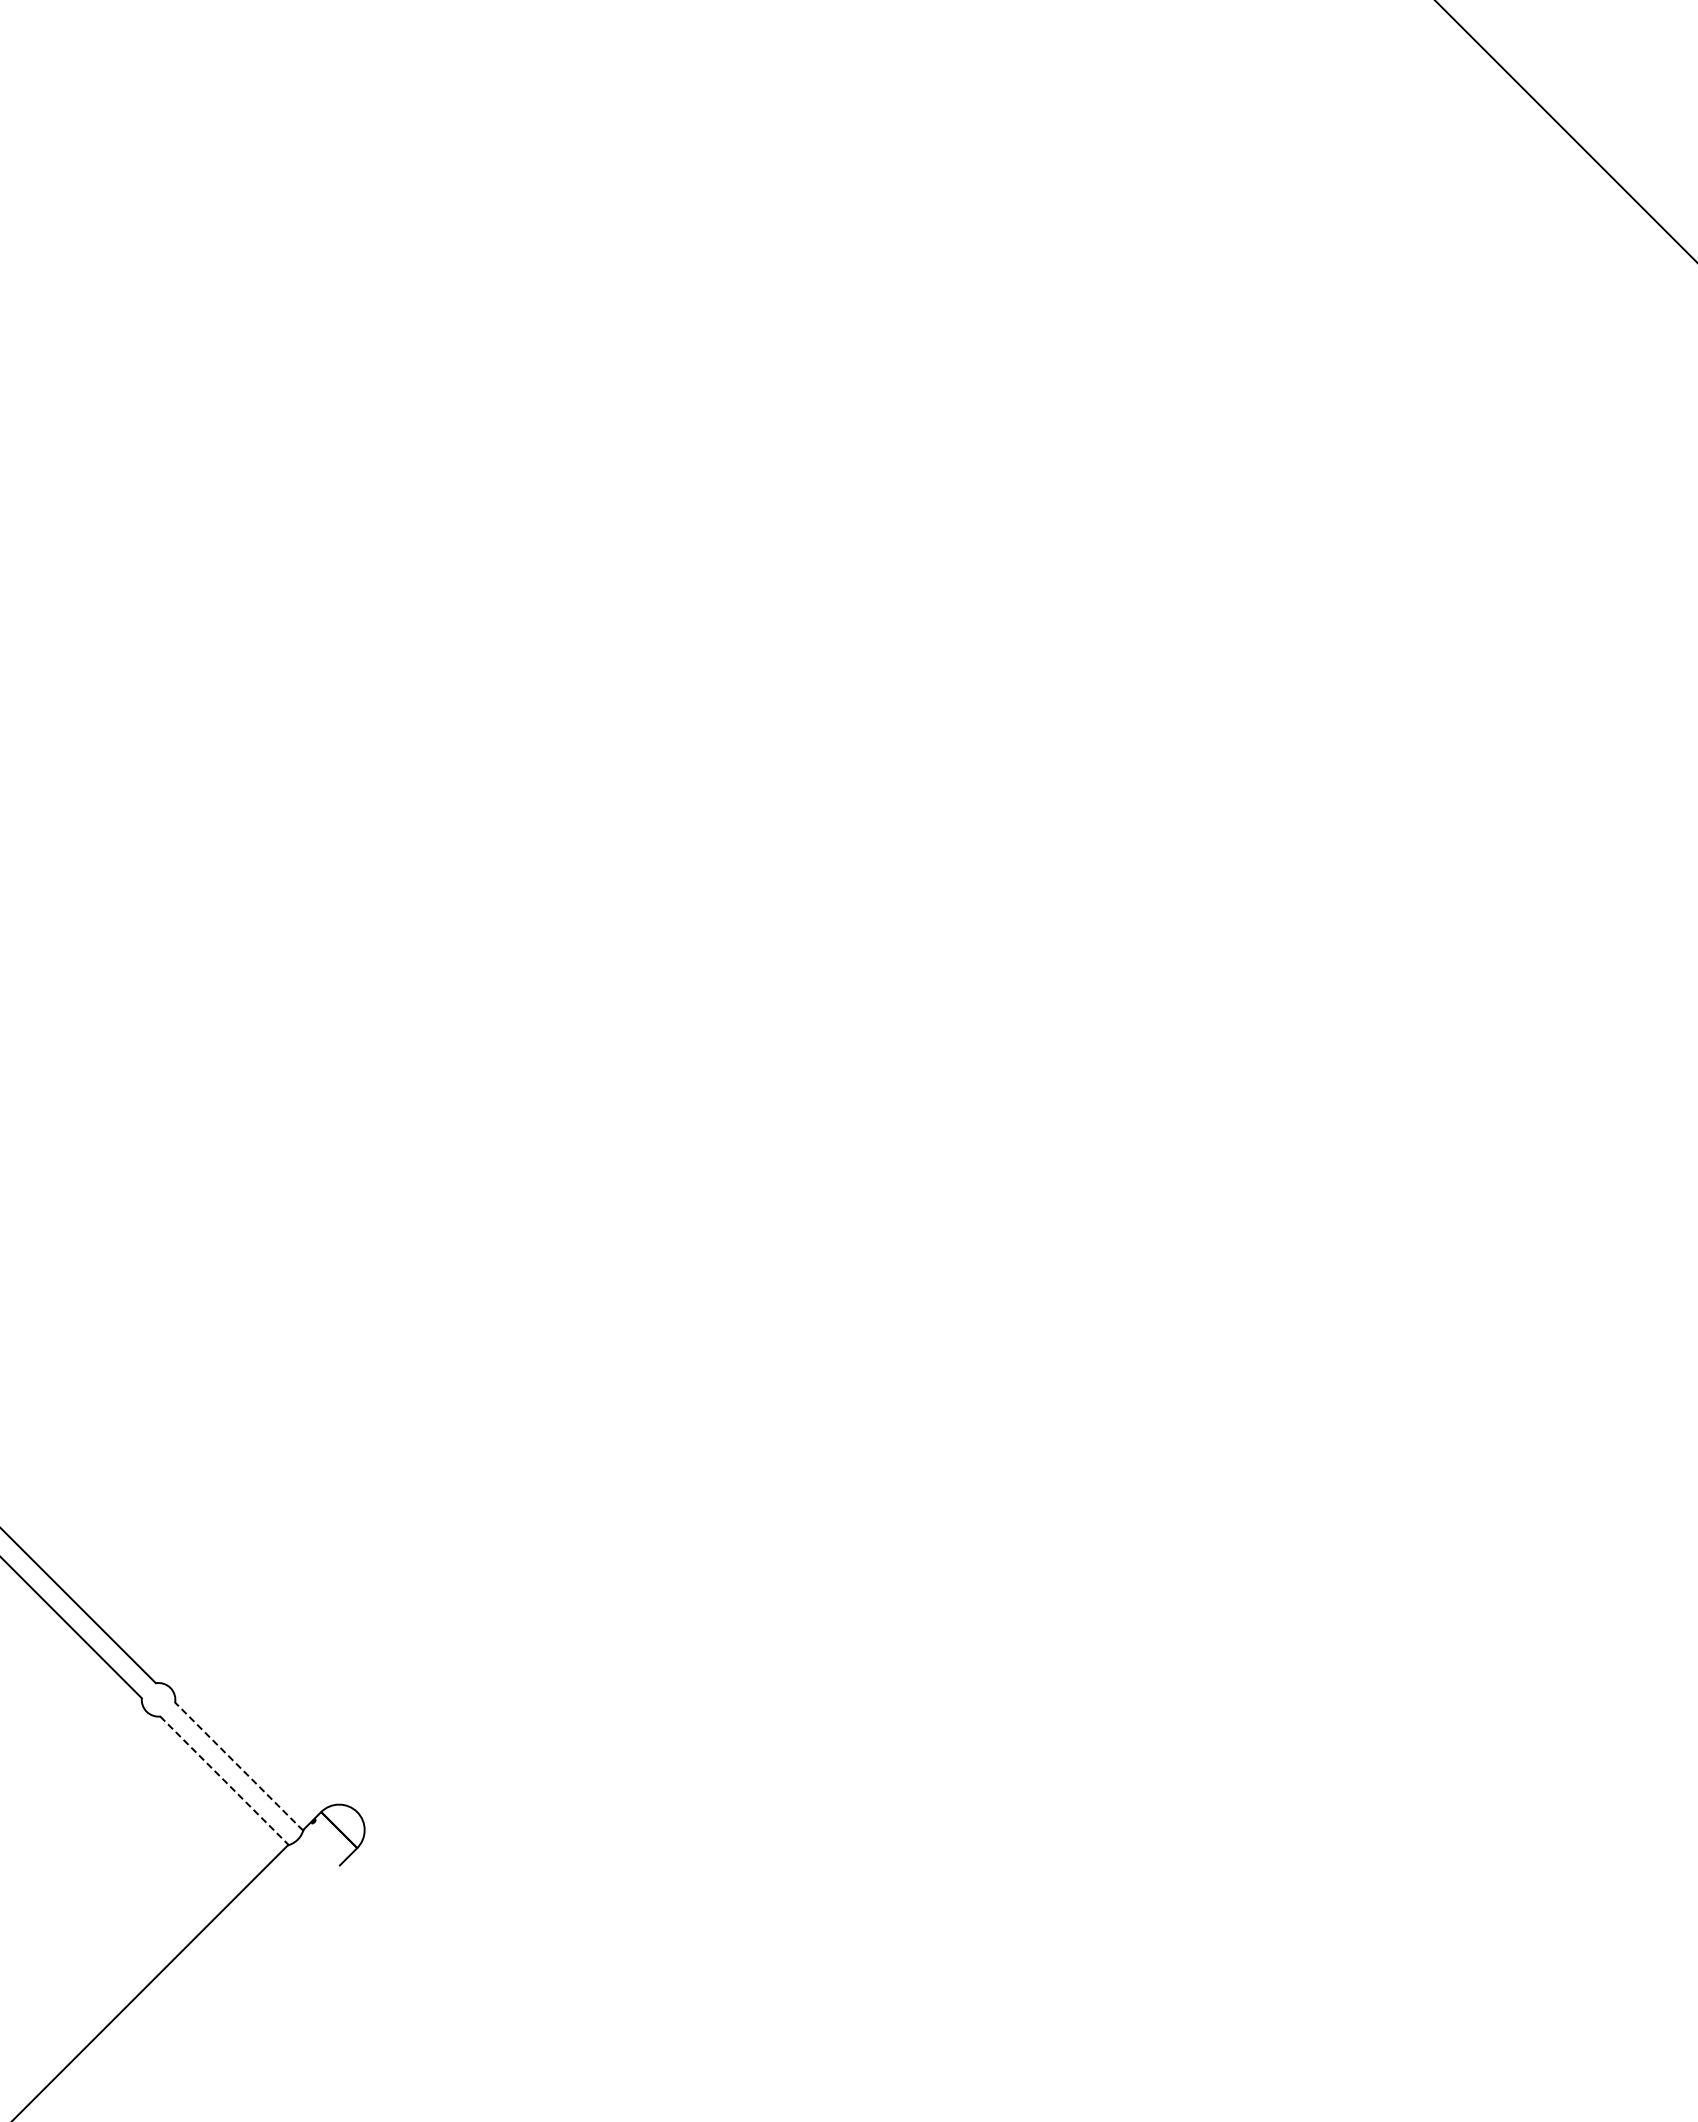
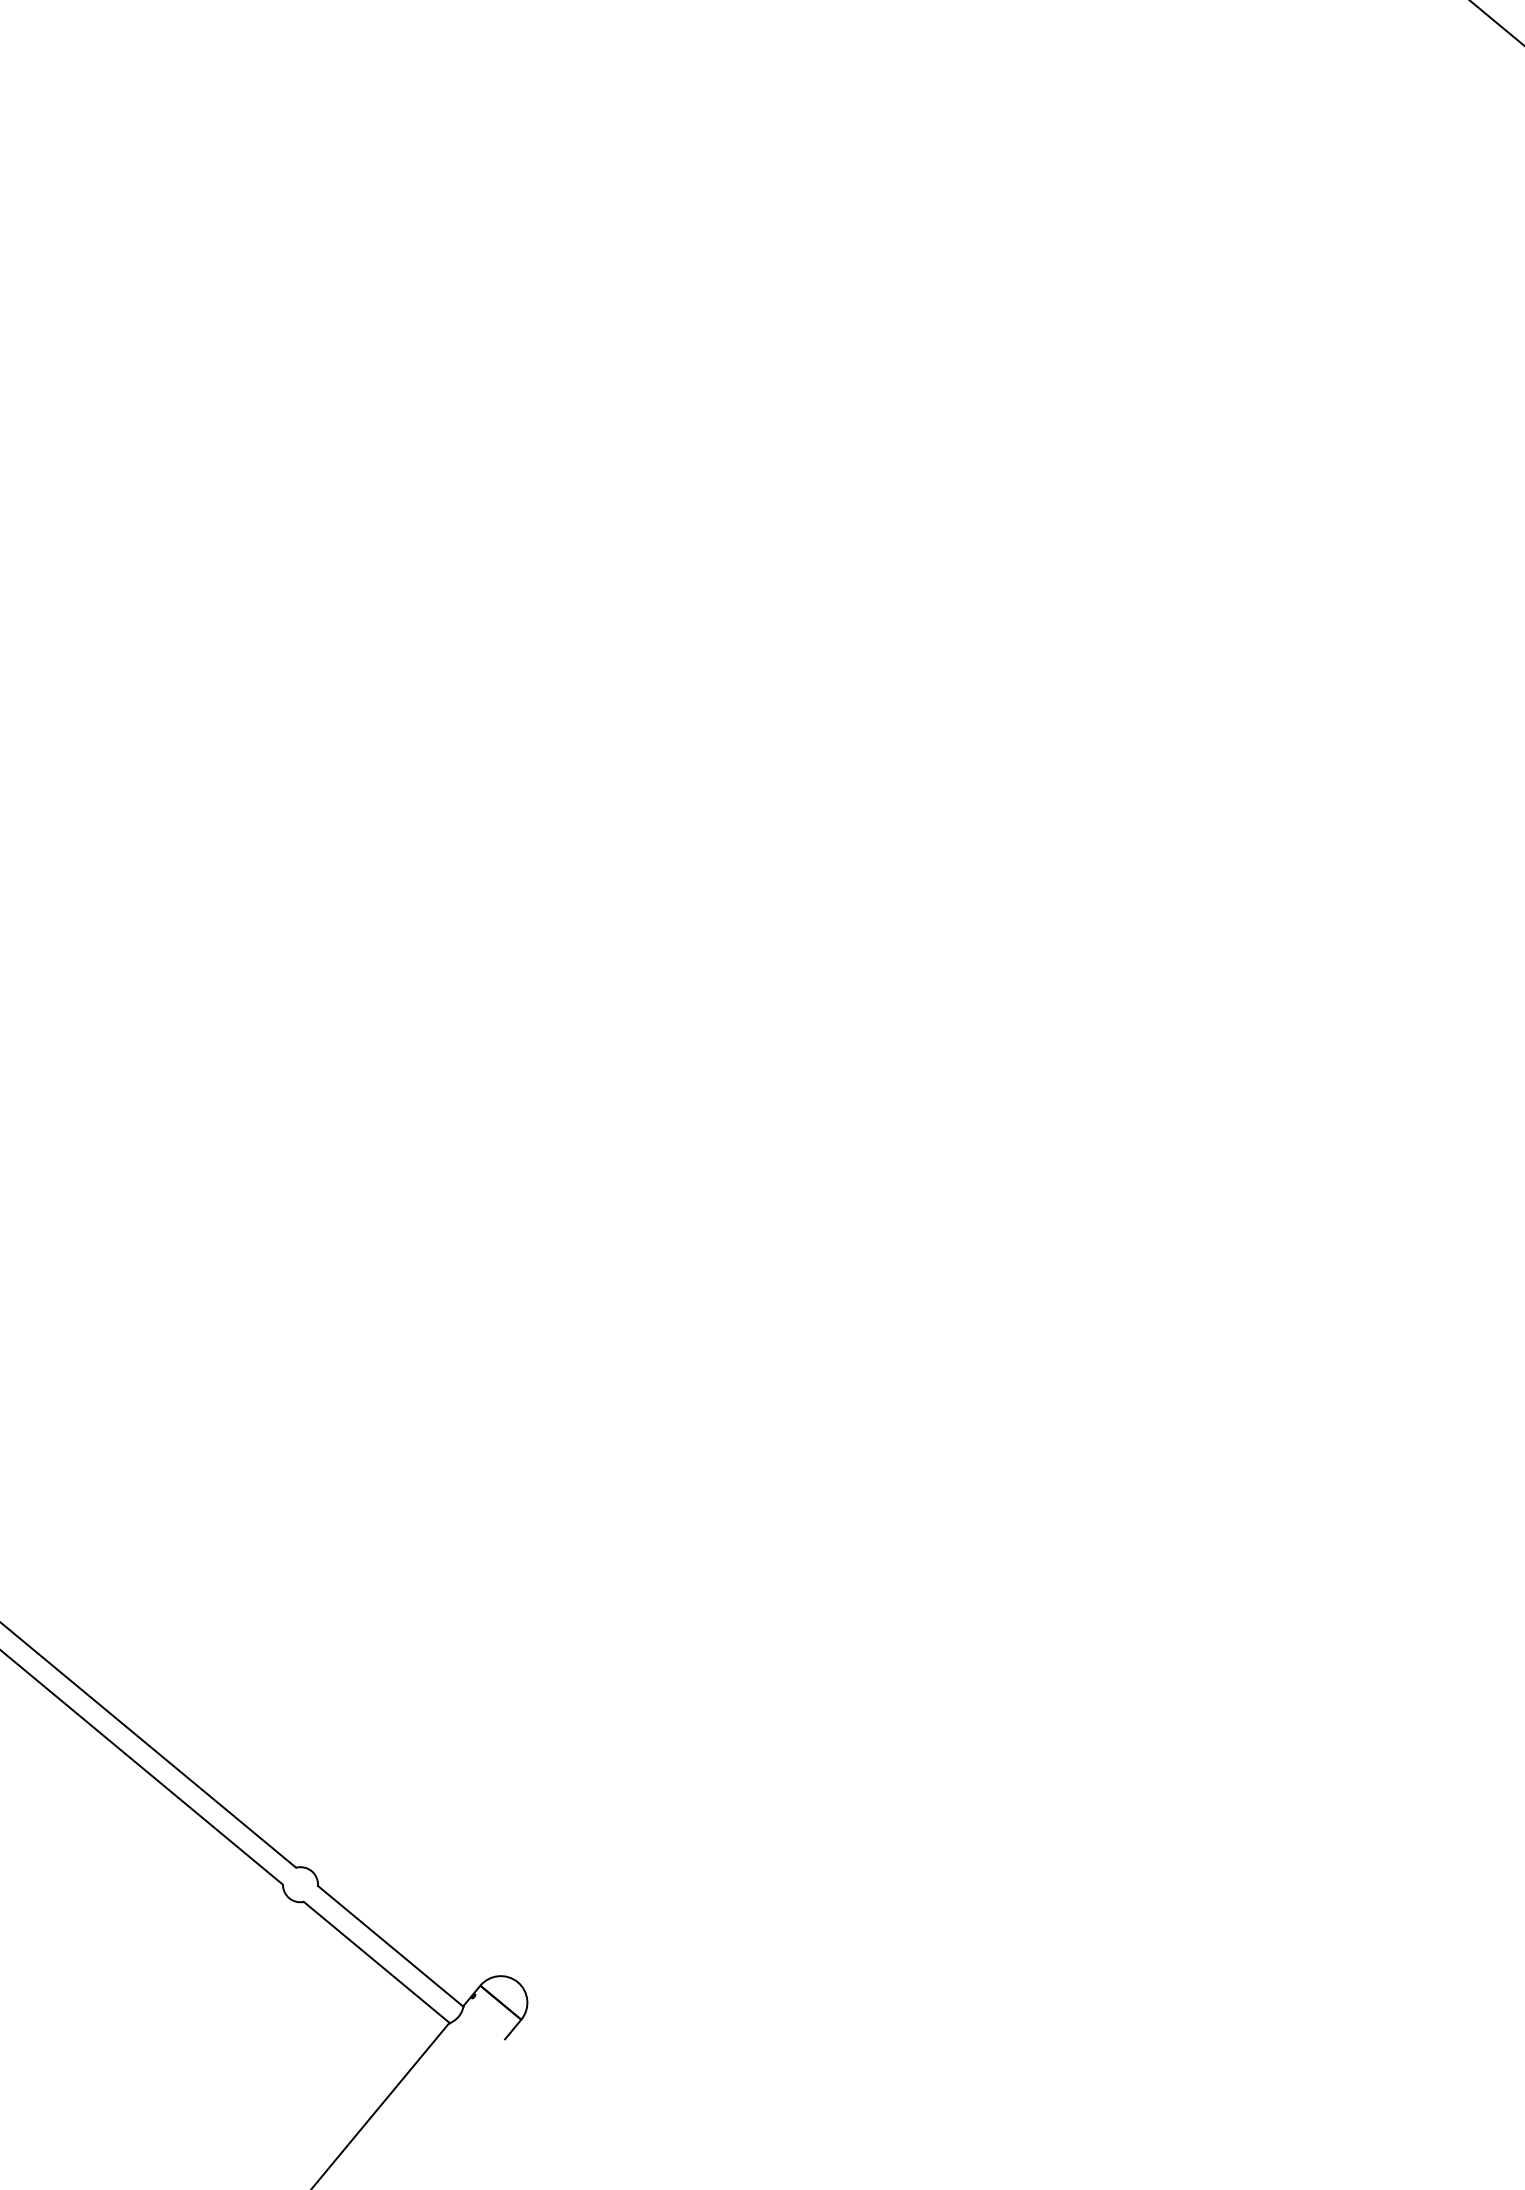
line: (239, 1766) -> (391, 1946), dashed -> solid
line: (224, 1780) -> (376, 1962), dashed -> solid

